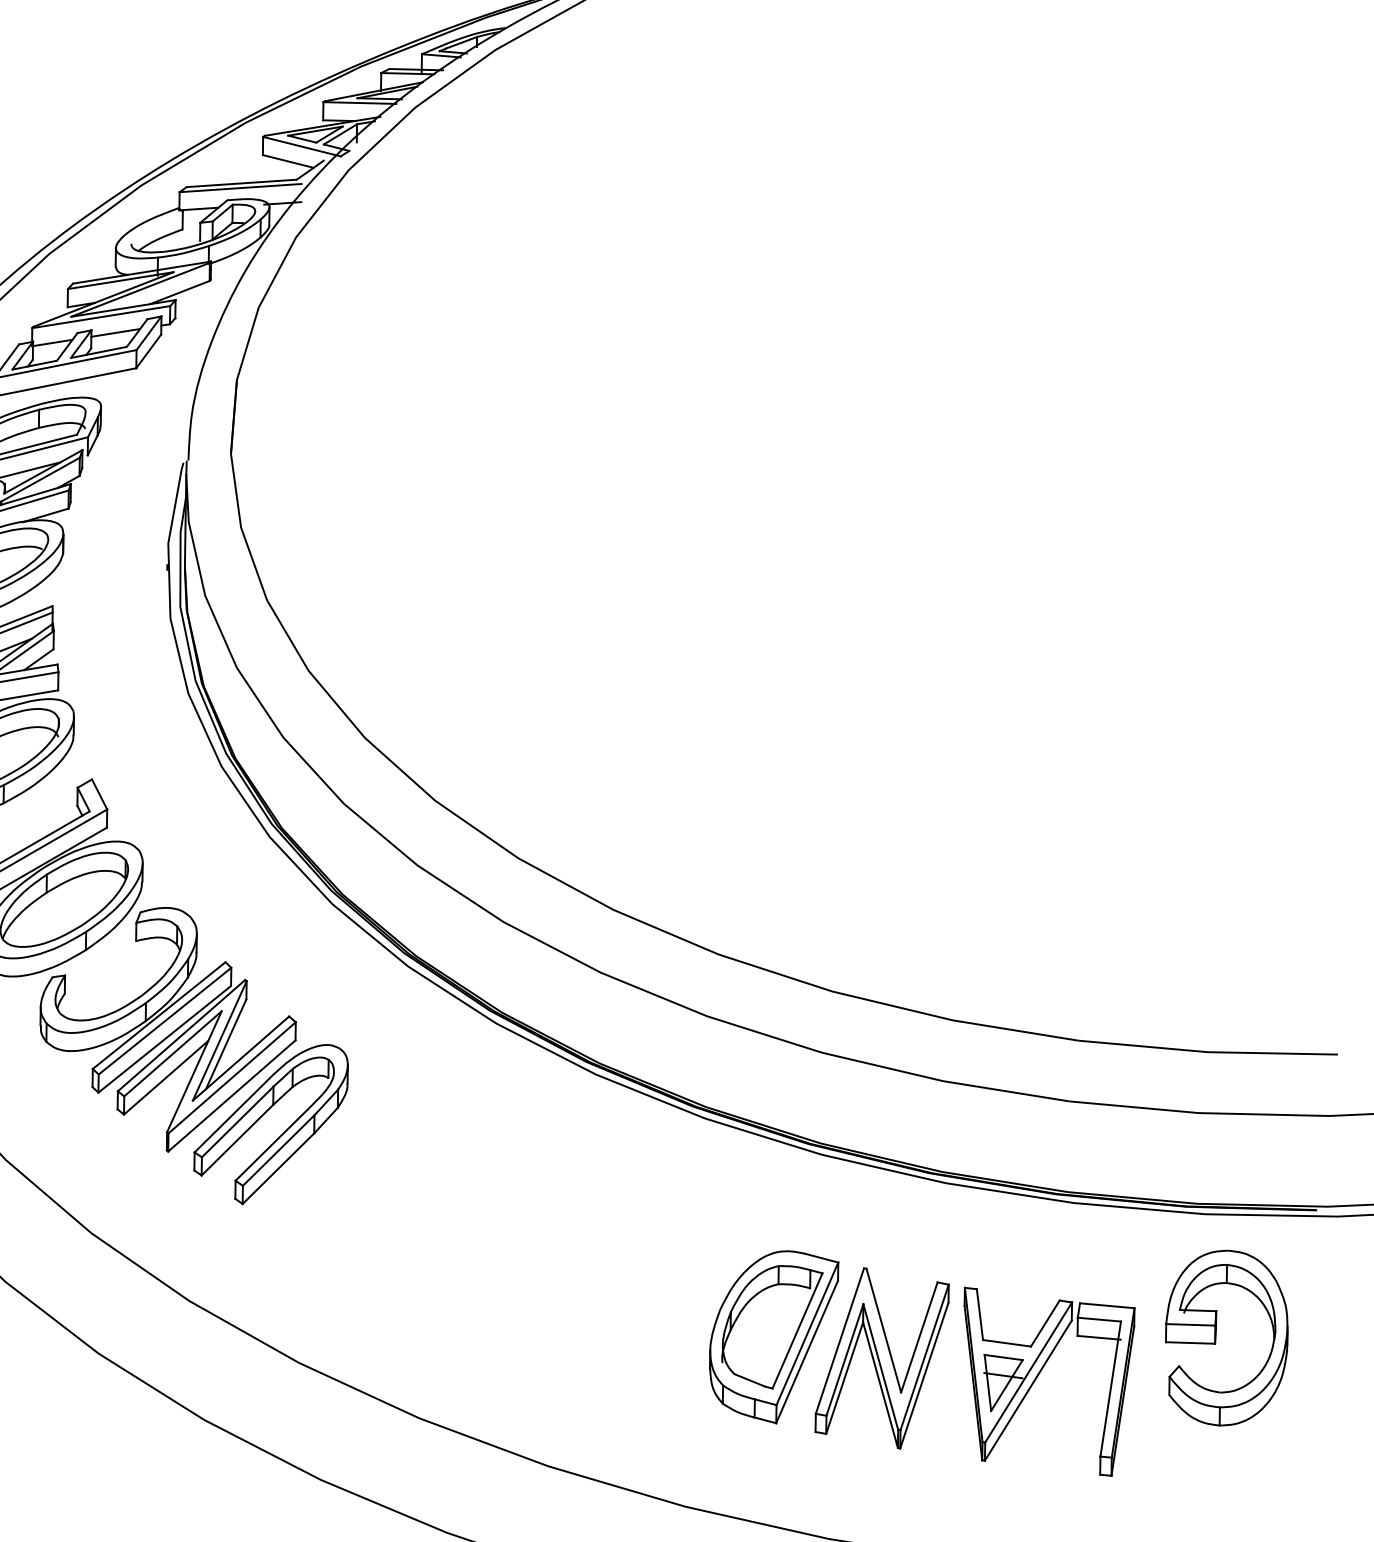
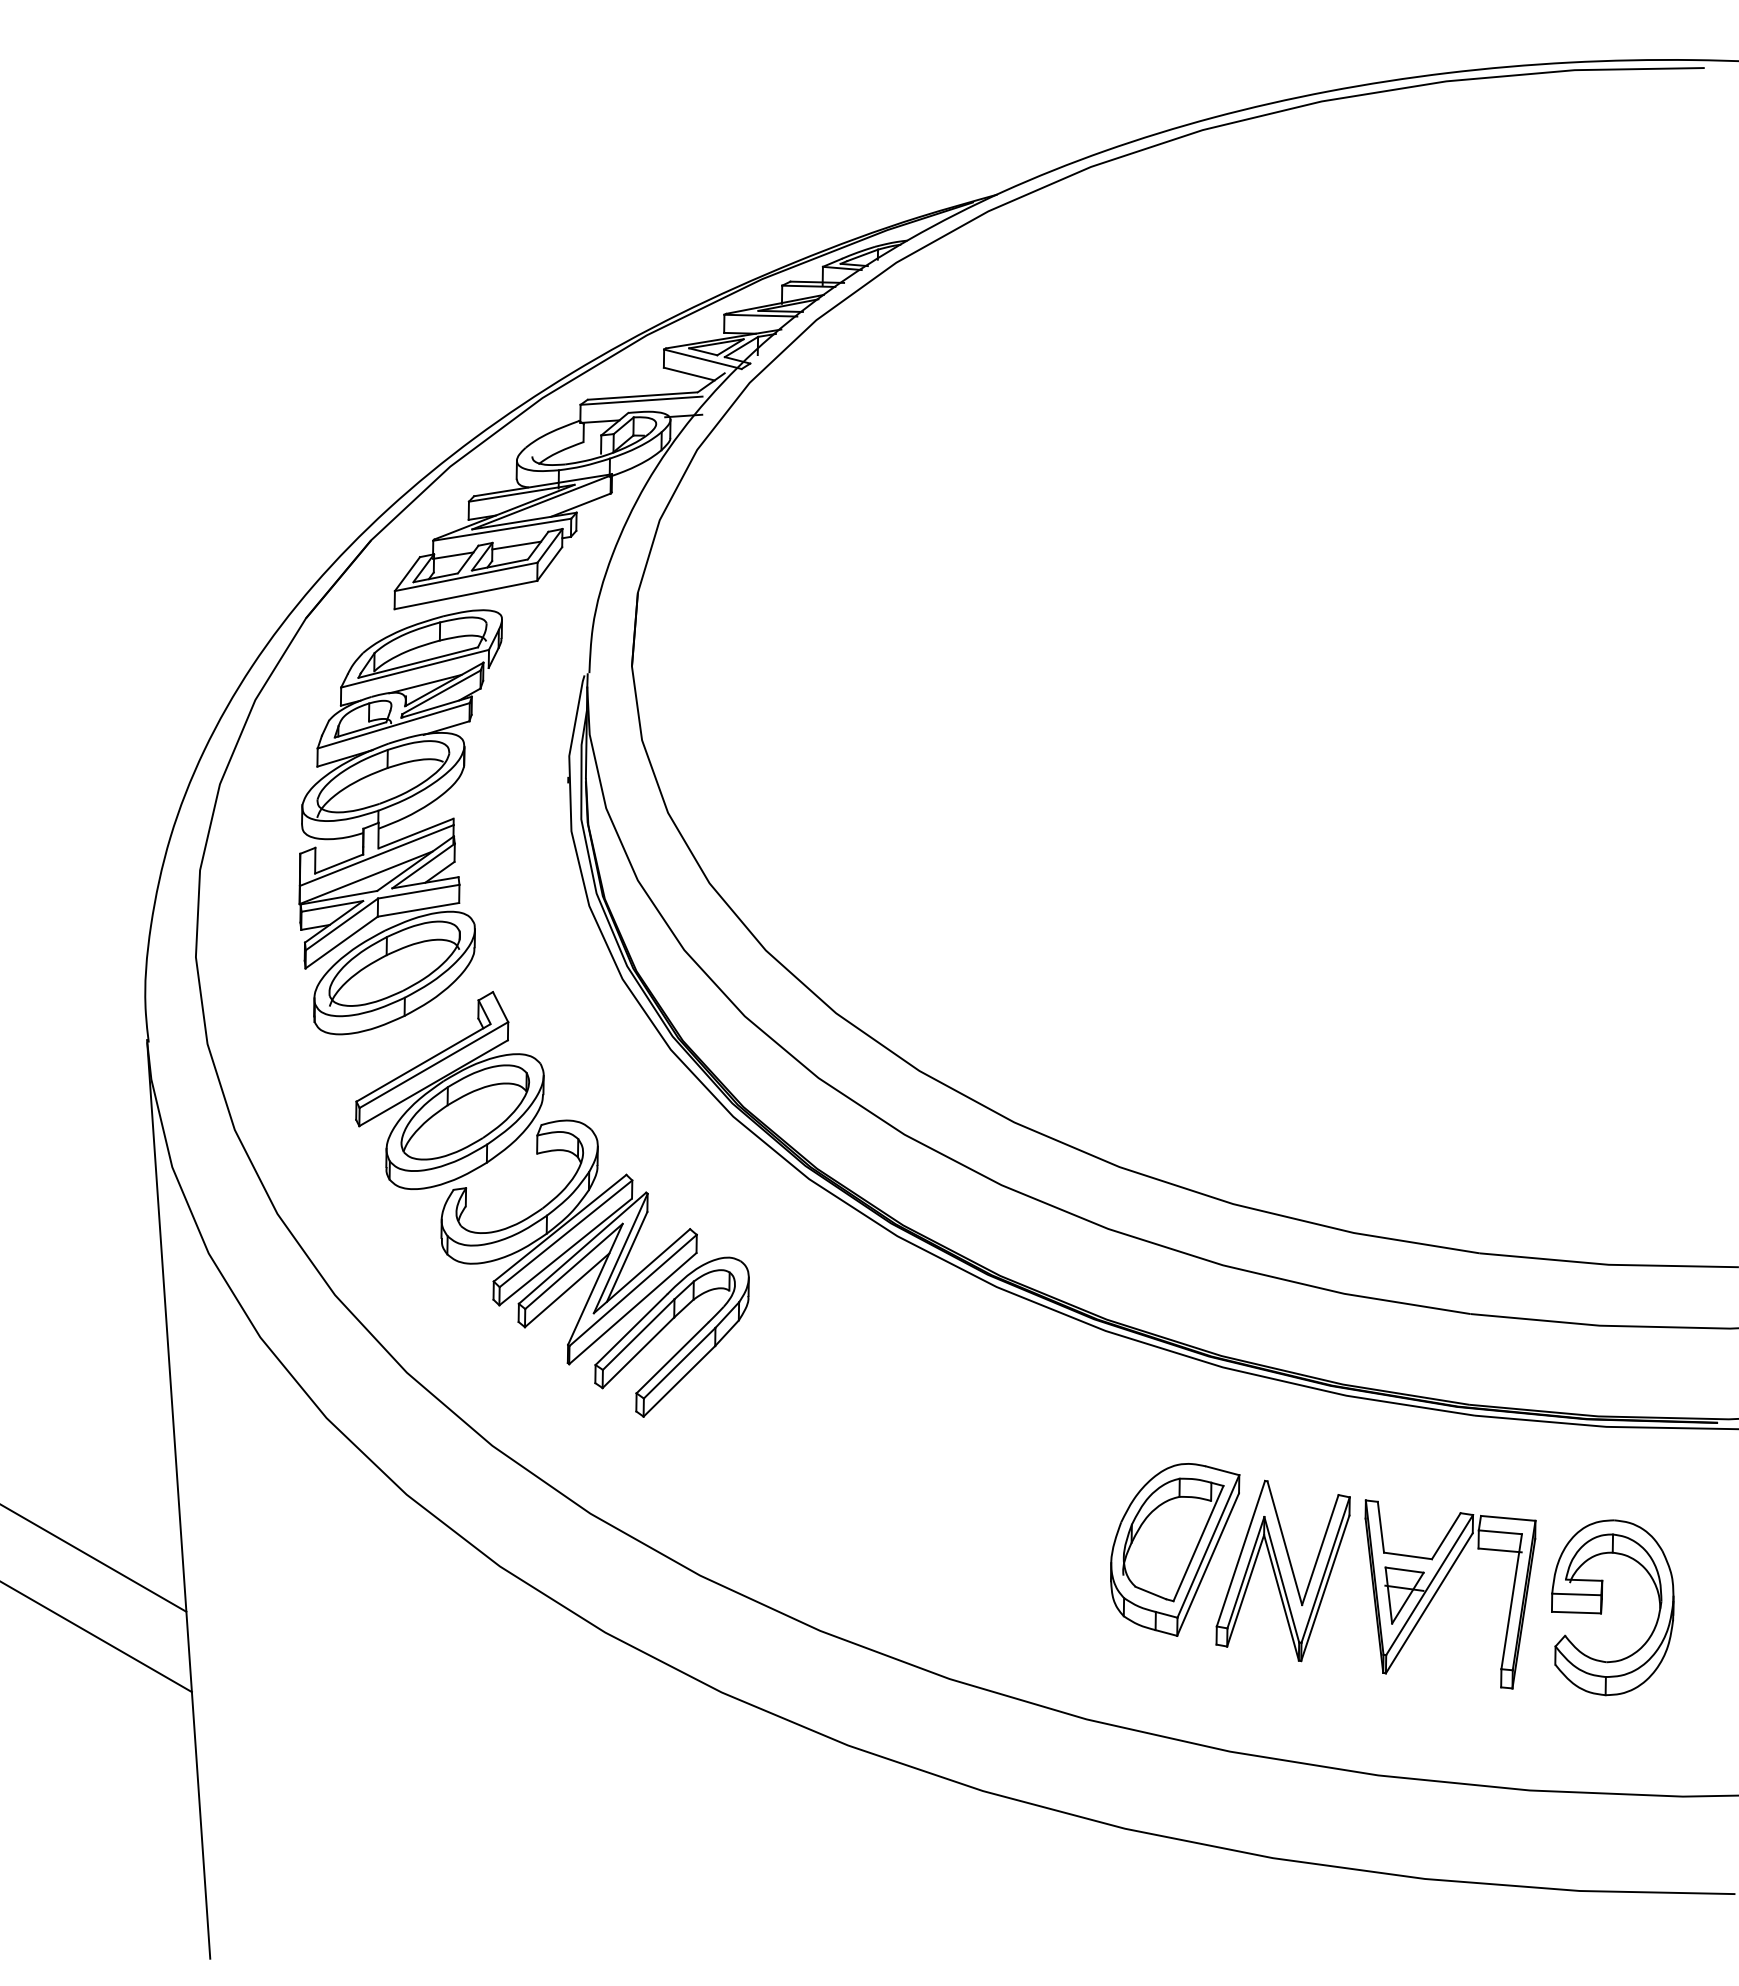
part: (1216, 1337) -> (1602, 1607), moved

